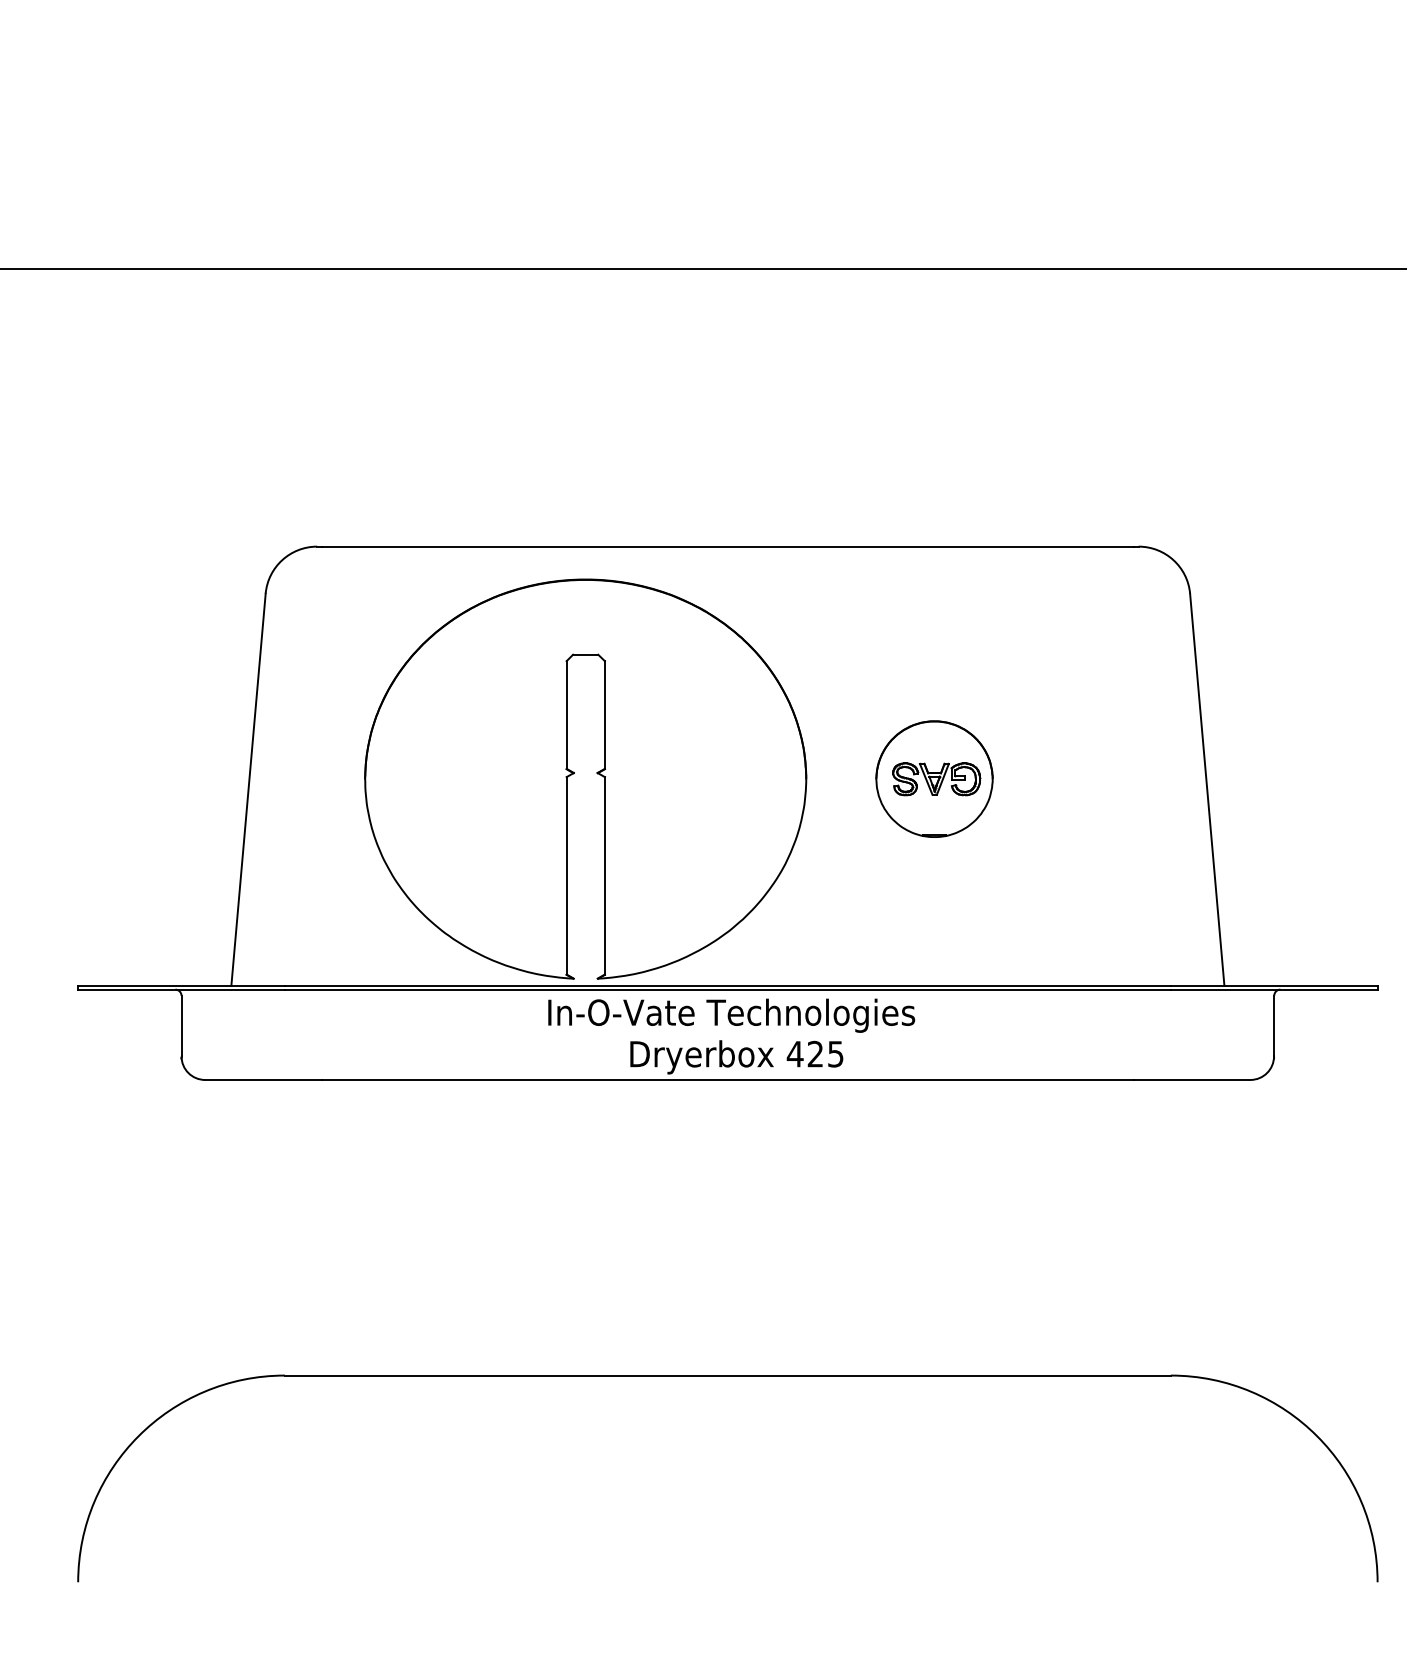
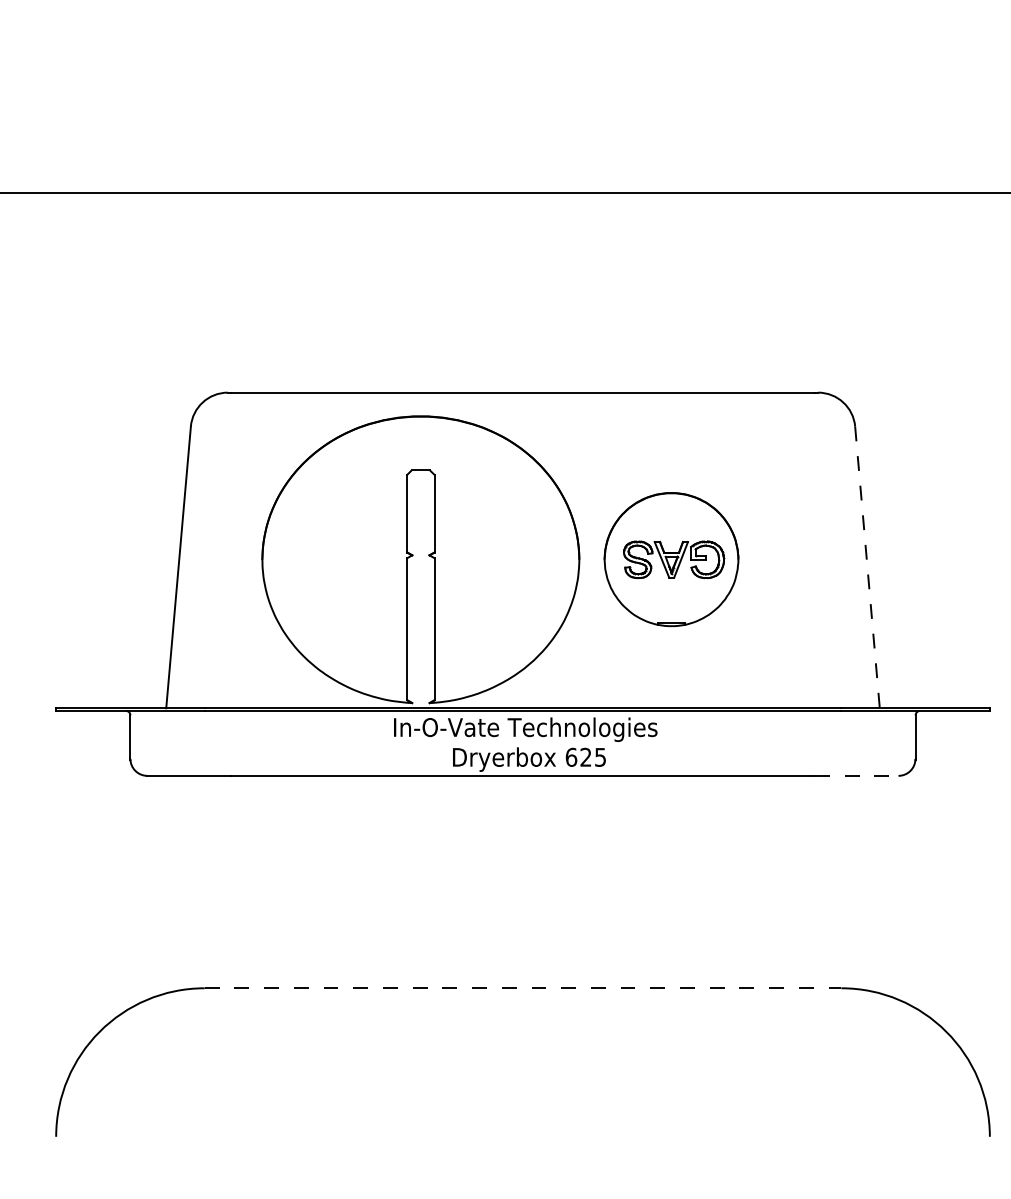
part: (934, 778) -> (671, 559), size x1.6
line: (1207, 789) -> (867, 567), solid -> dashed
text: (795, 1052) -> (571, 756), 425 -> 625
line: (1191, 1079) -> (856, 775), solid -> dashed
line: (728, 1375) -> (523, 988), solid -> dashed

